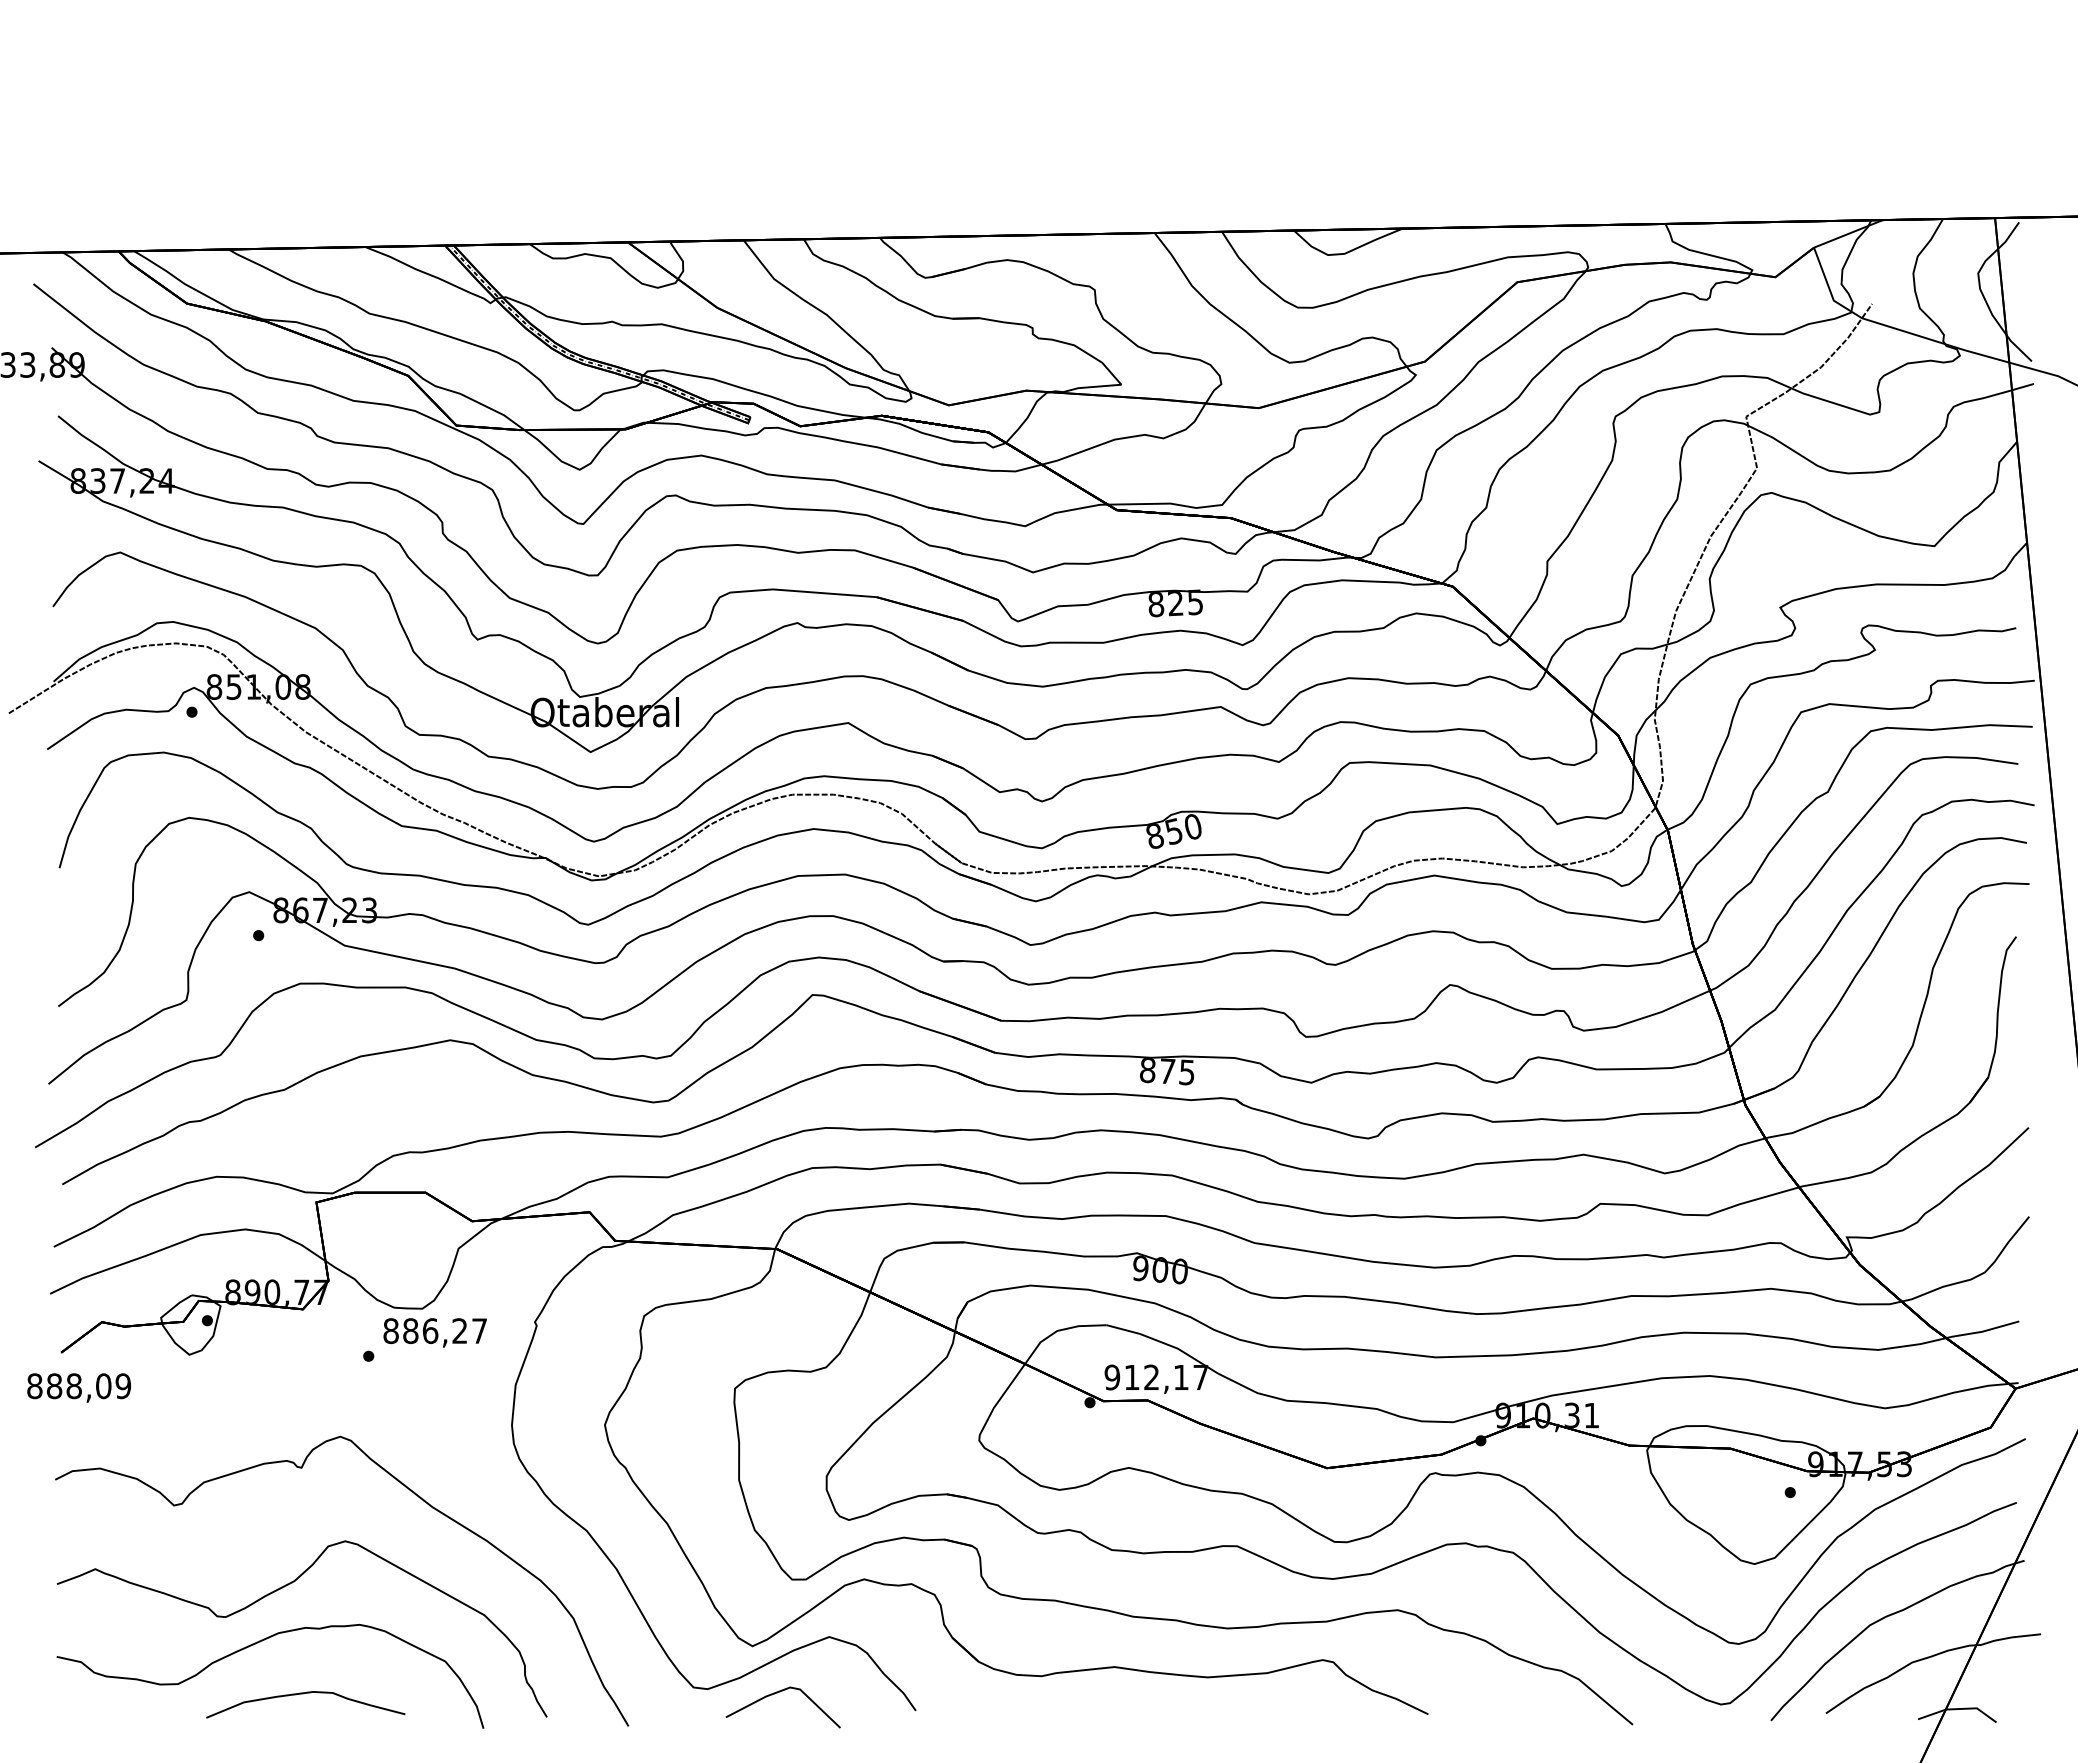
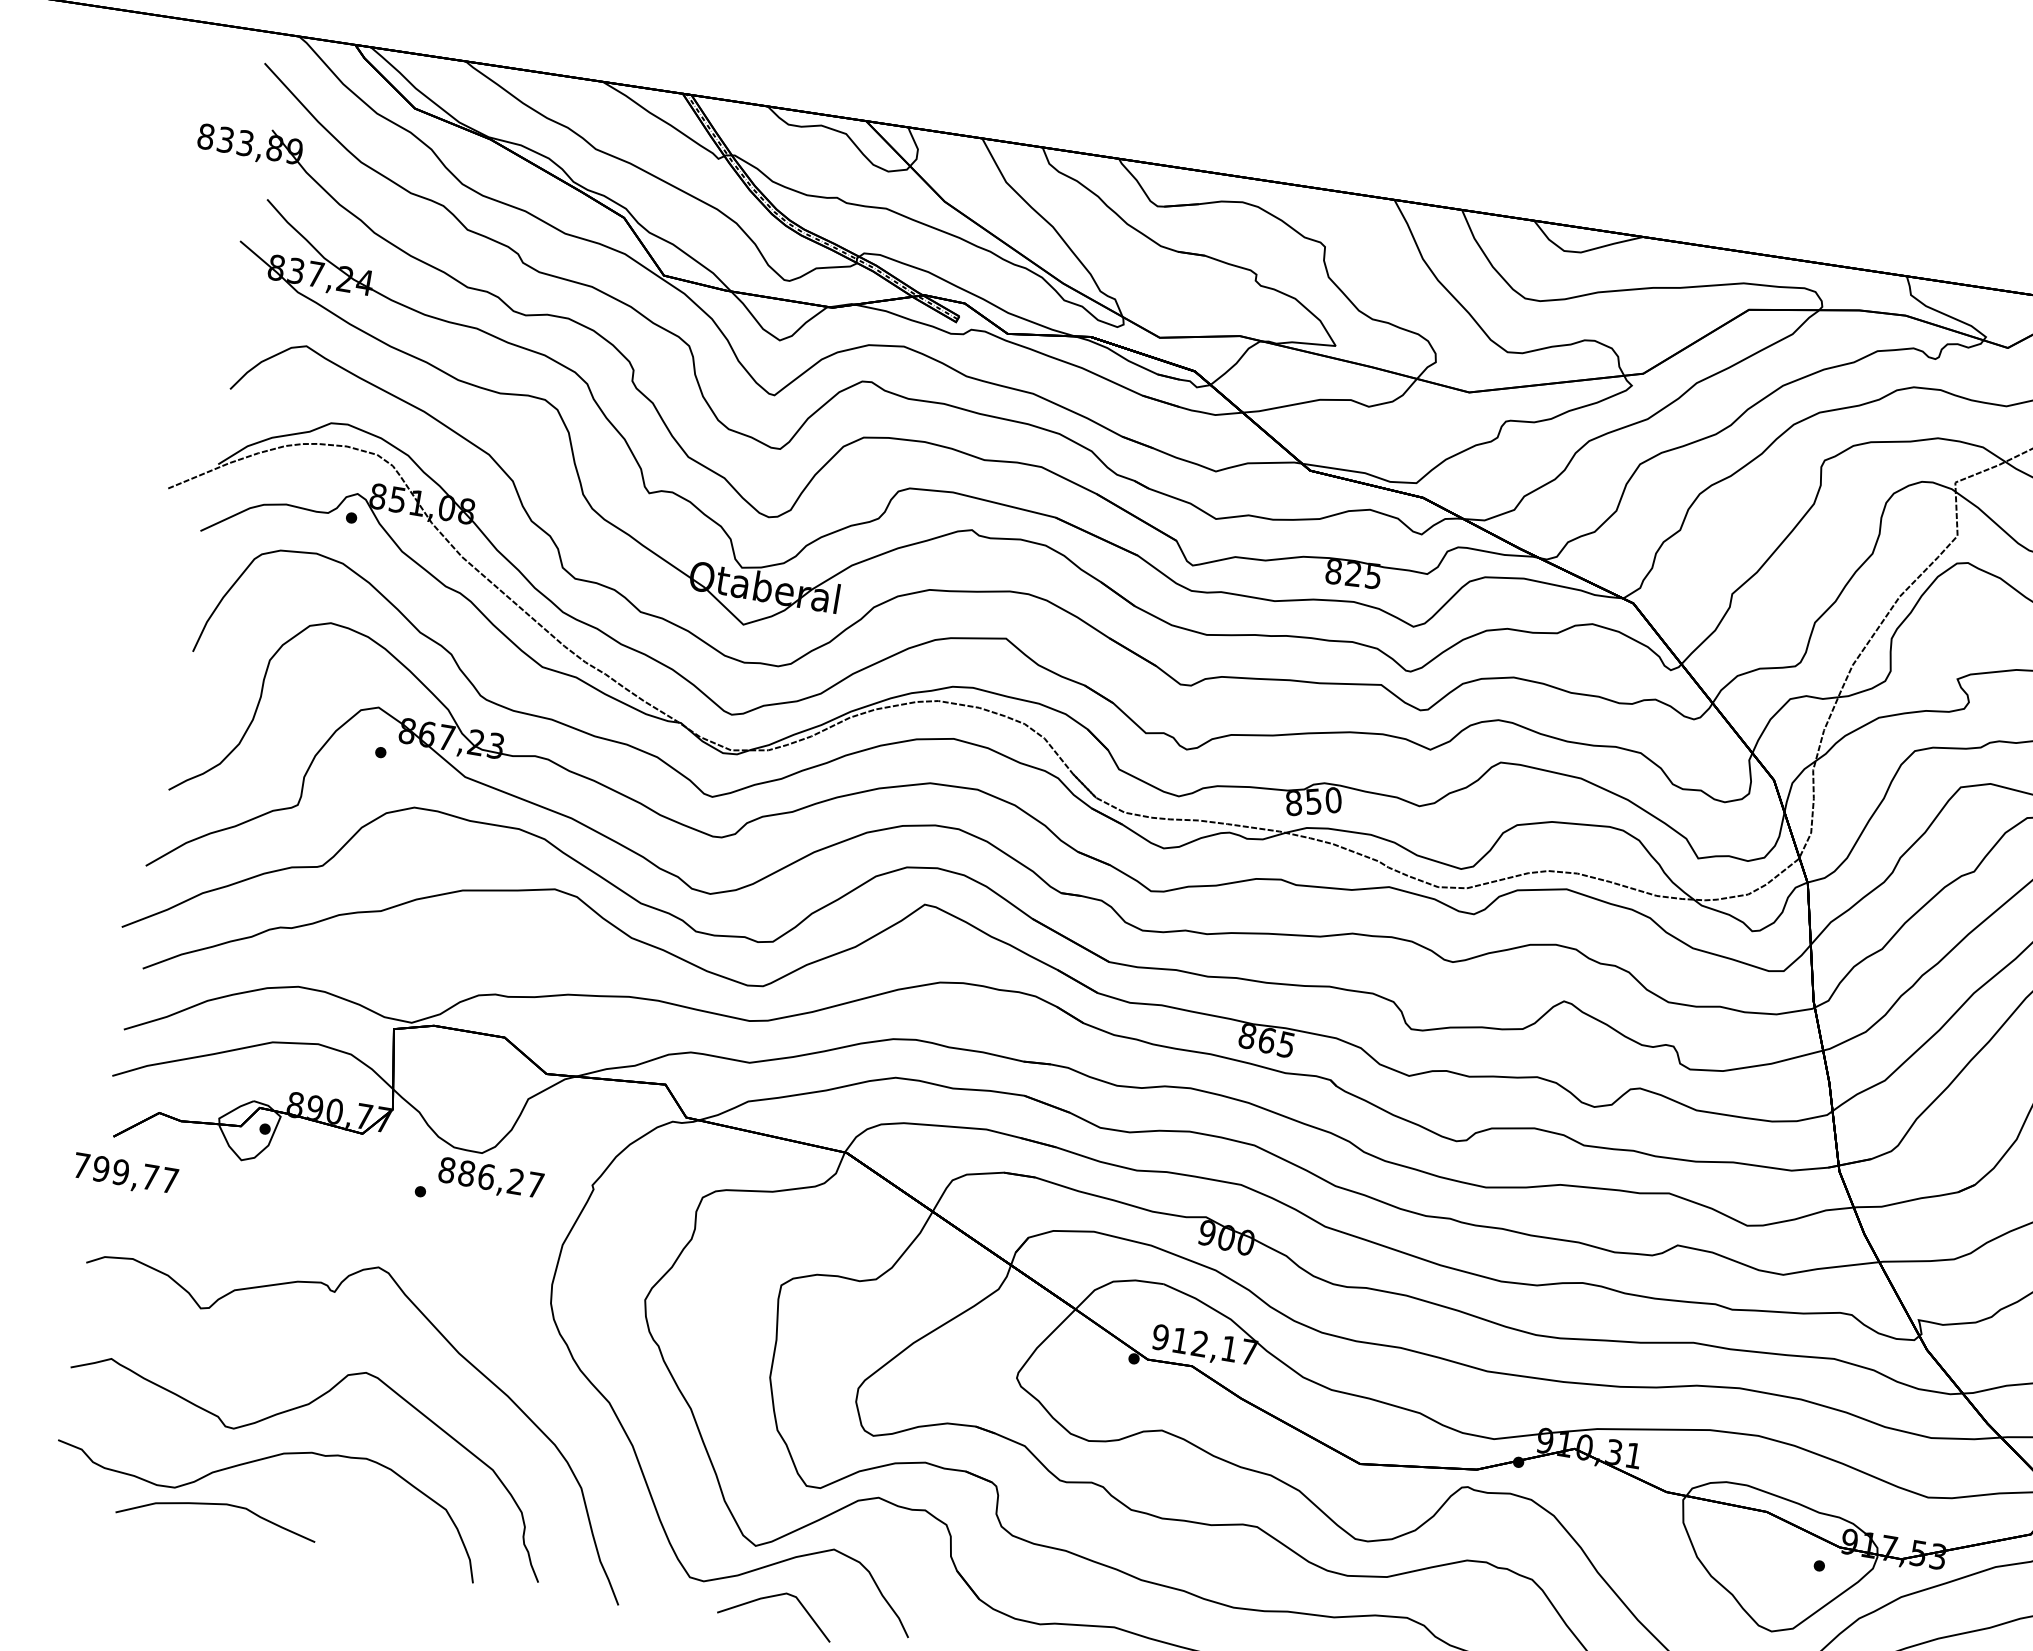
text: (1167, 1071) -> (1266, 1040), 875 -> 865
text: (79, 1386) -> (126, 1173), 888,09 -> 799,77
curve: (303, 1694) -> (216, 1505), moved

